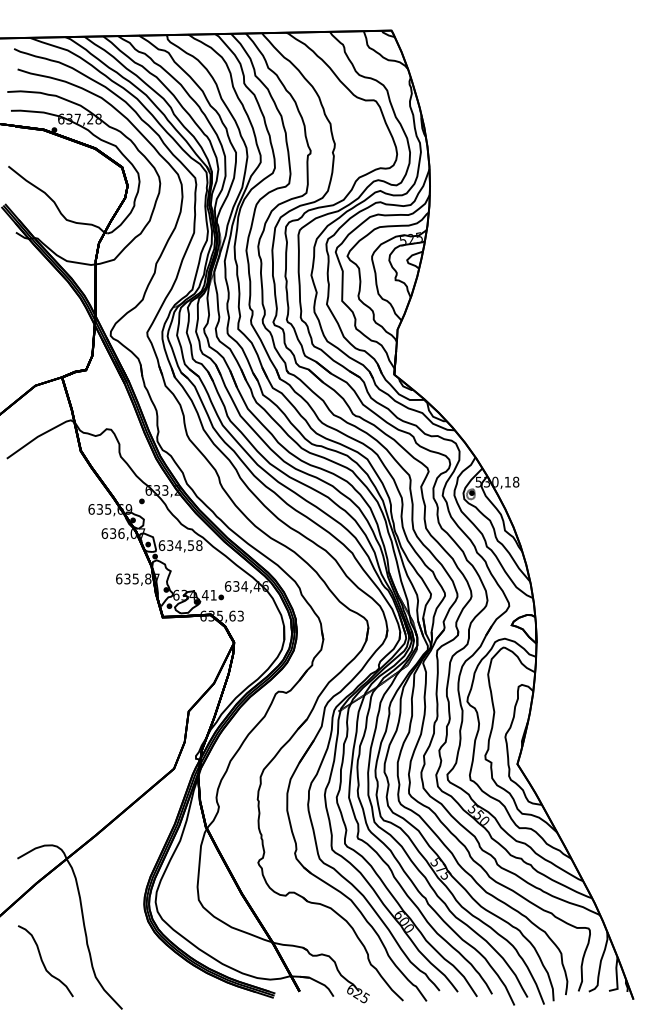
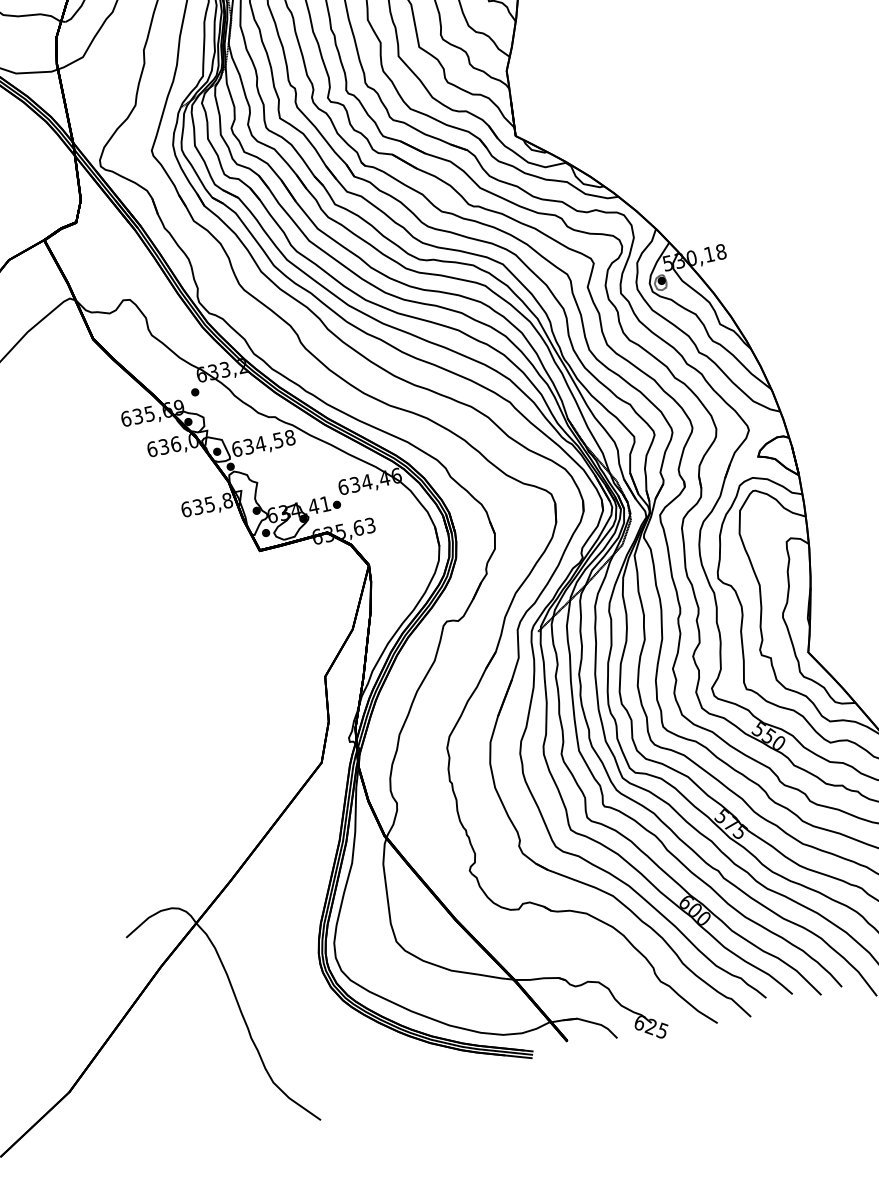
curve: (43, 961) -> (194, 1076), removed

